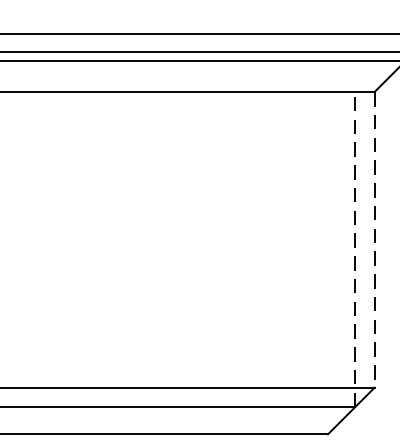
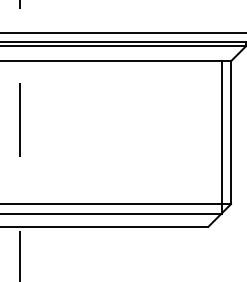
line: (375, 241) -> (231, 133), dashed -> solid
line: (354, 247) -> (221, 136), dashed -> solid

